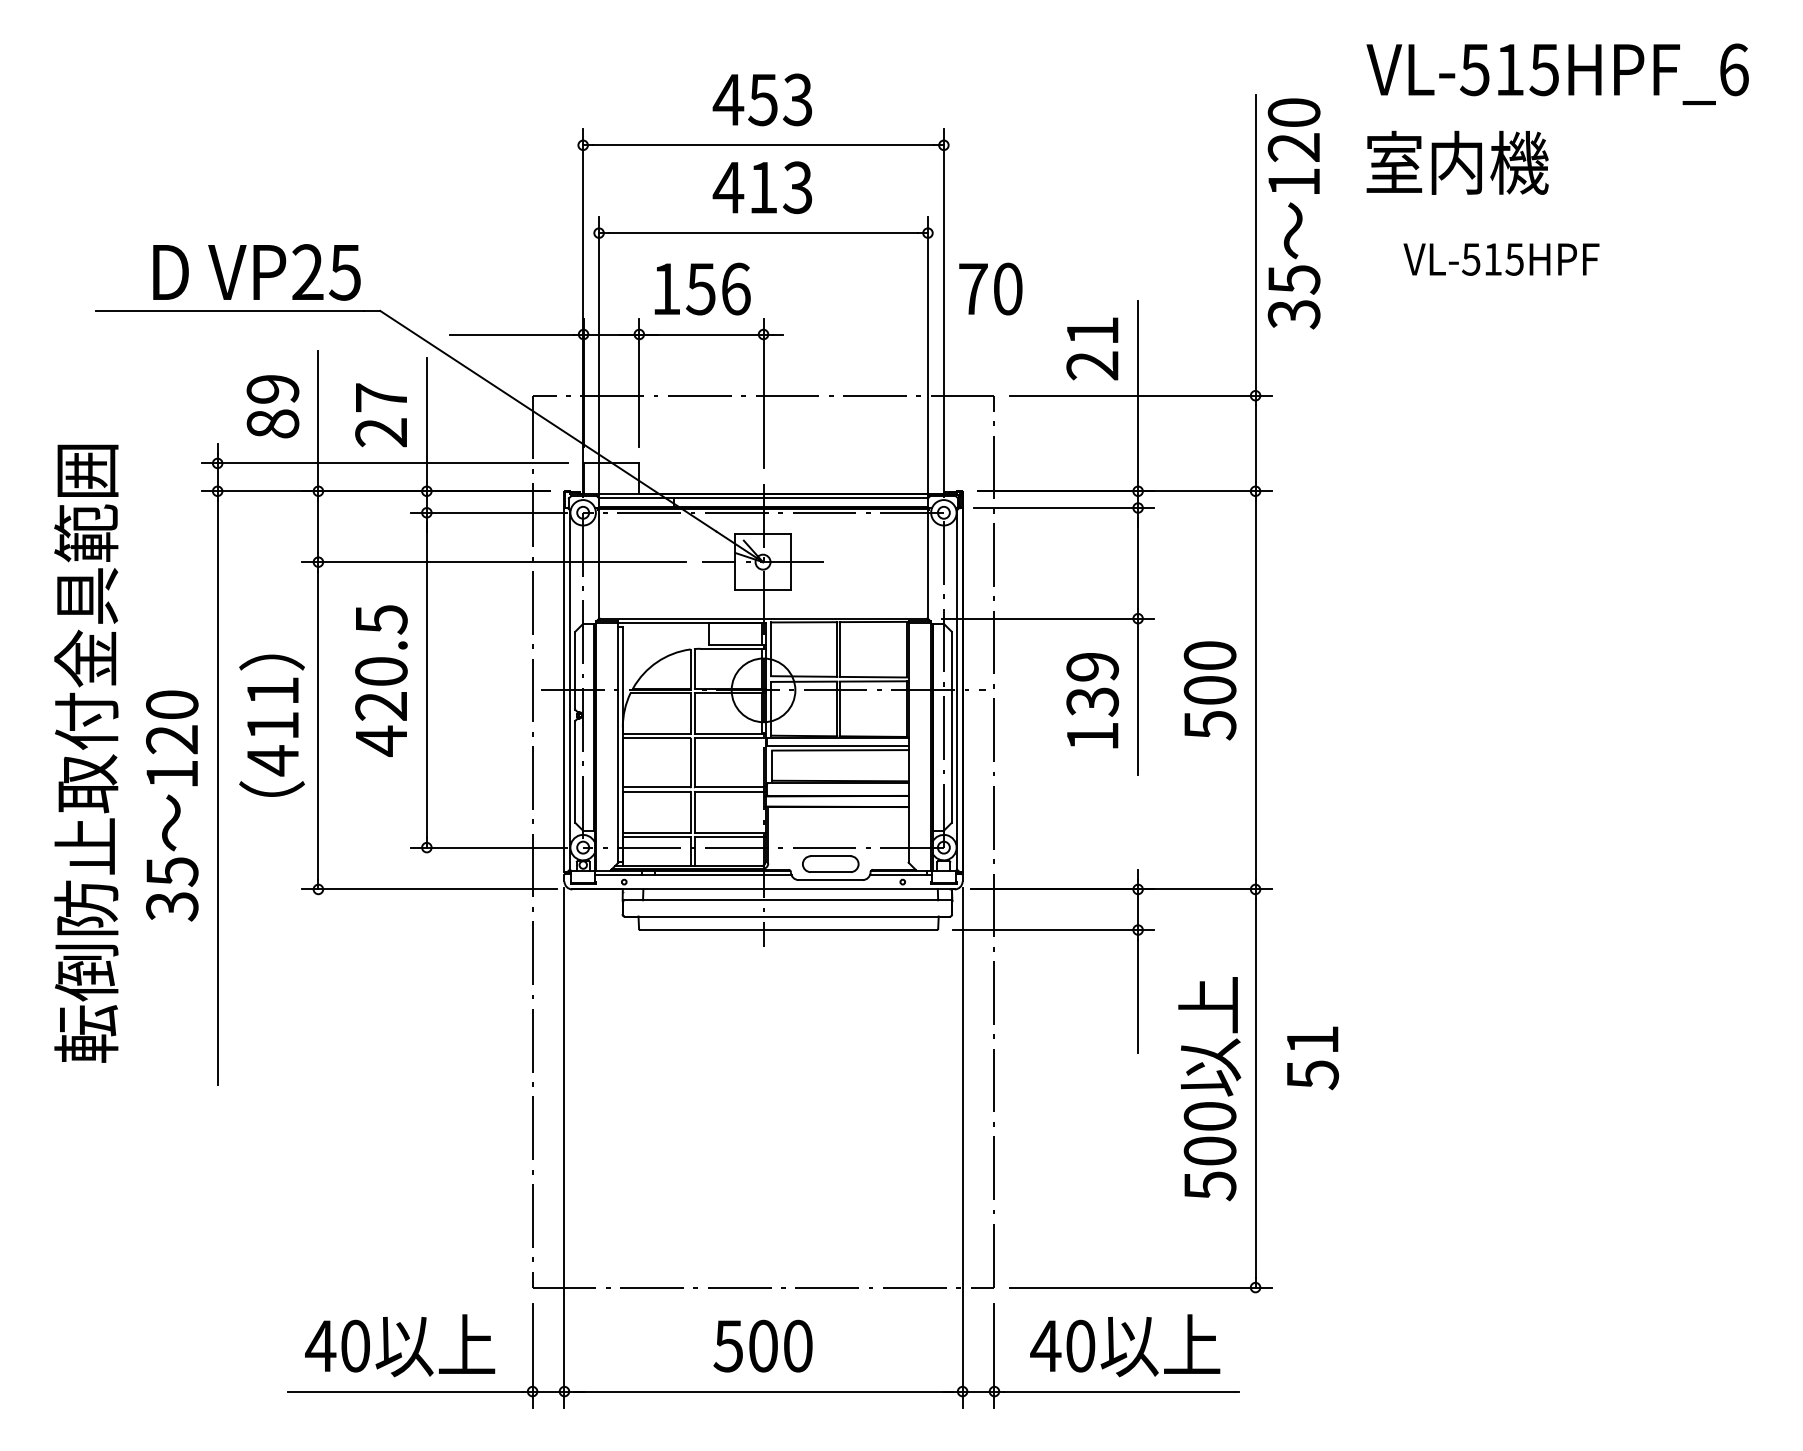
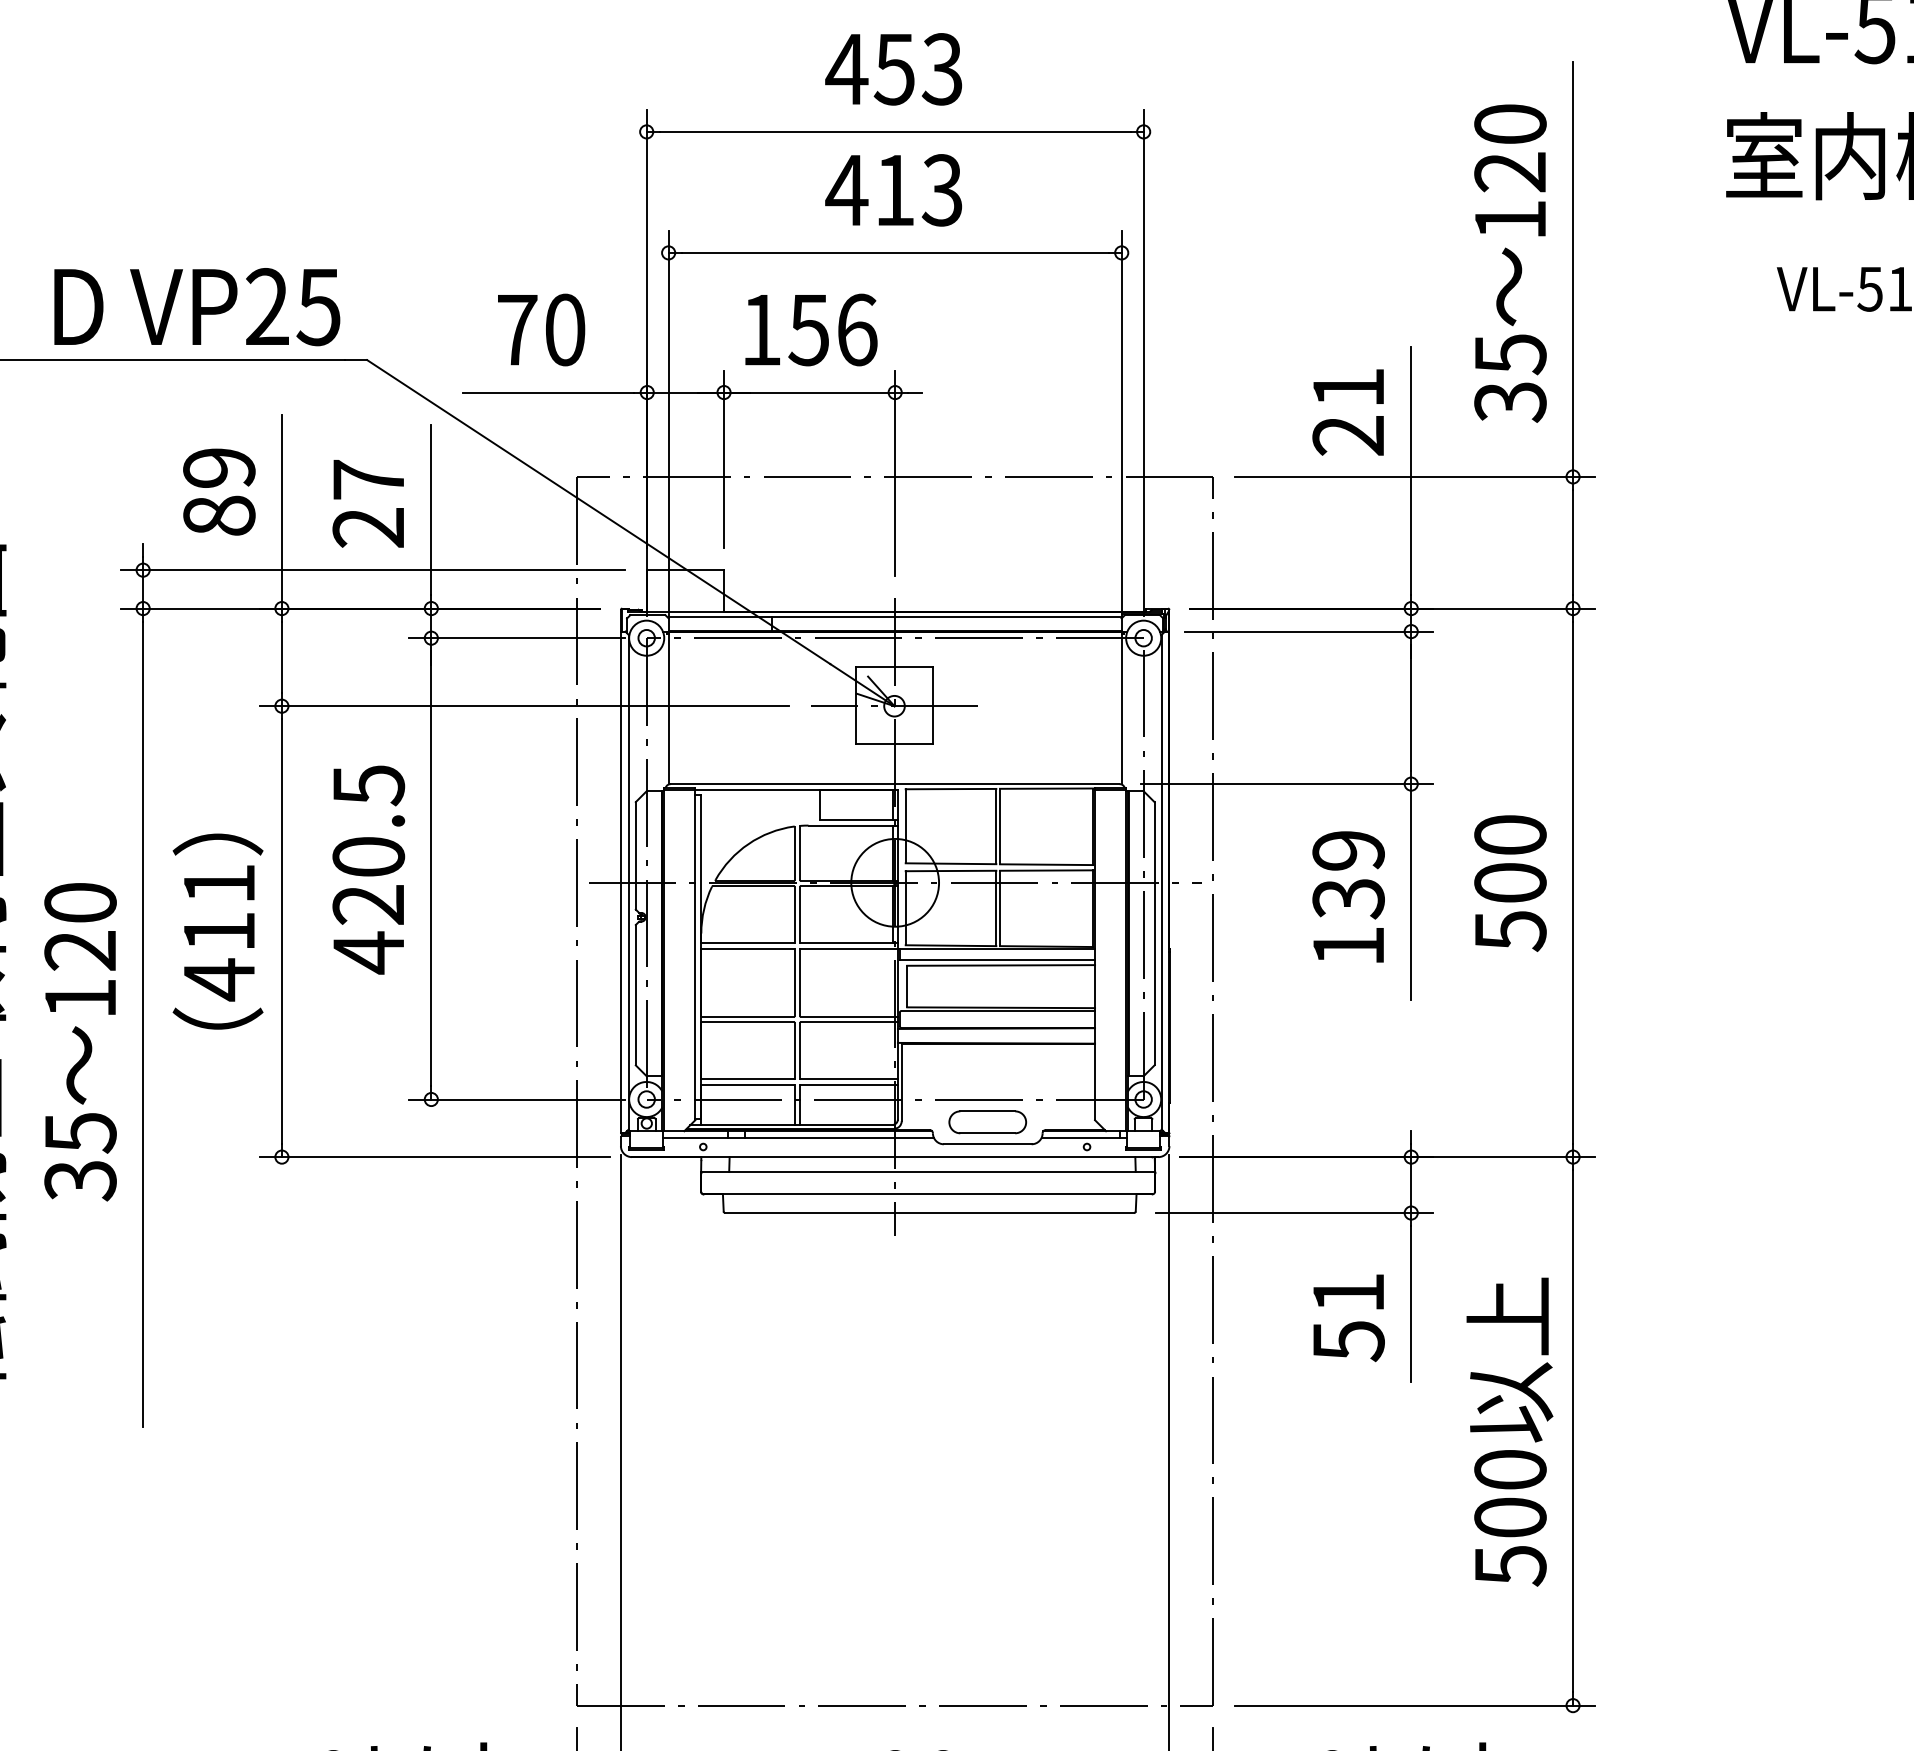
text: (1293, 213) -> (1509, 263), moved
text: (990, 288) -> (541, 329), moved
text: (1312, 1058) -> (1348, 1318), moved

